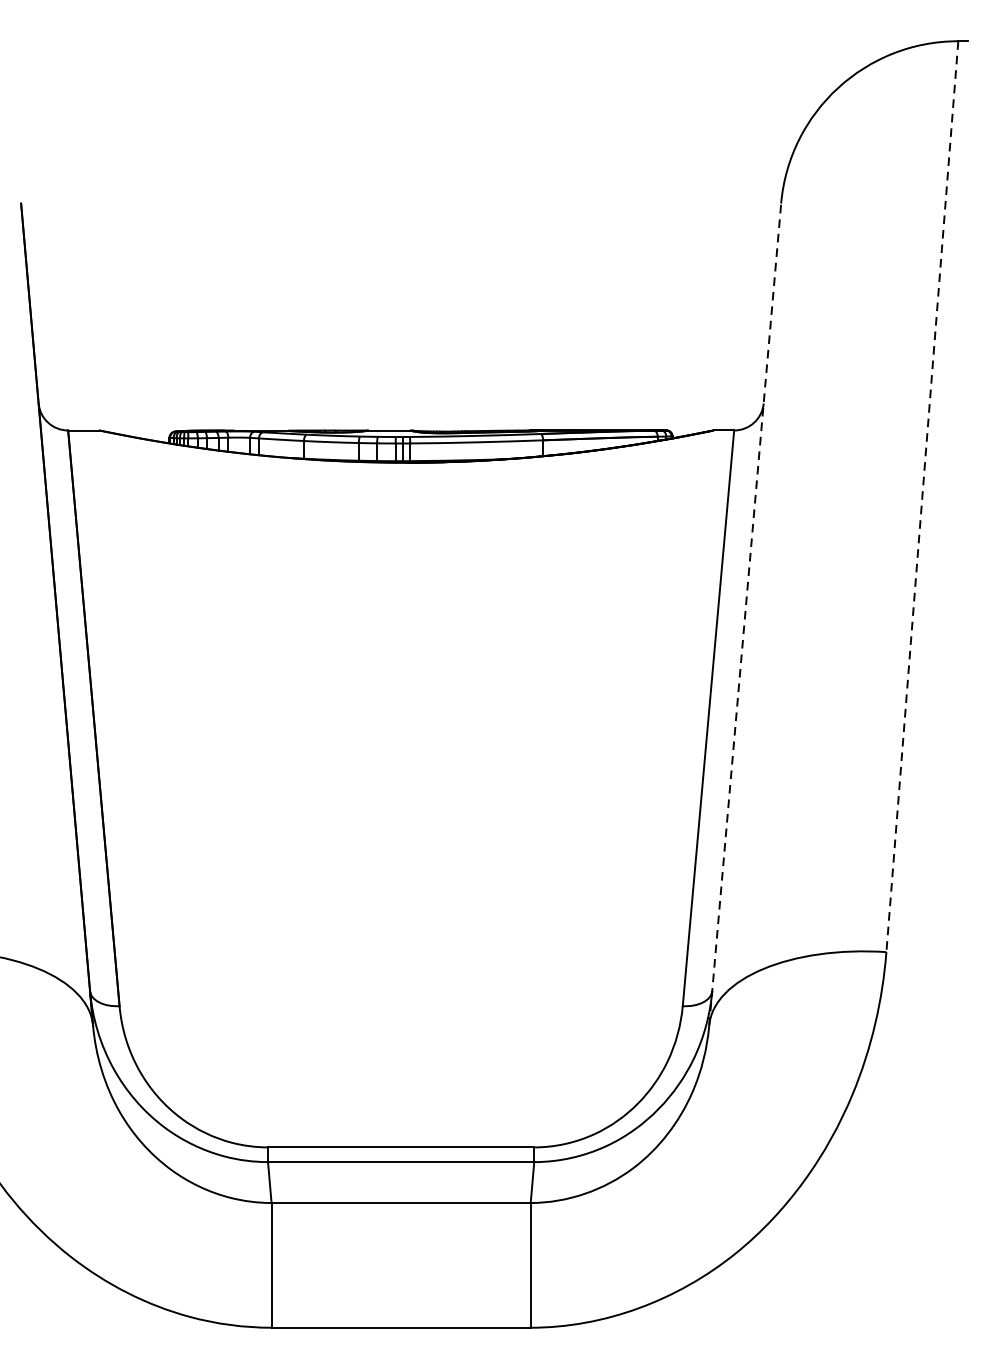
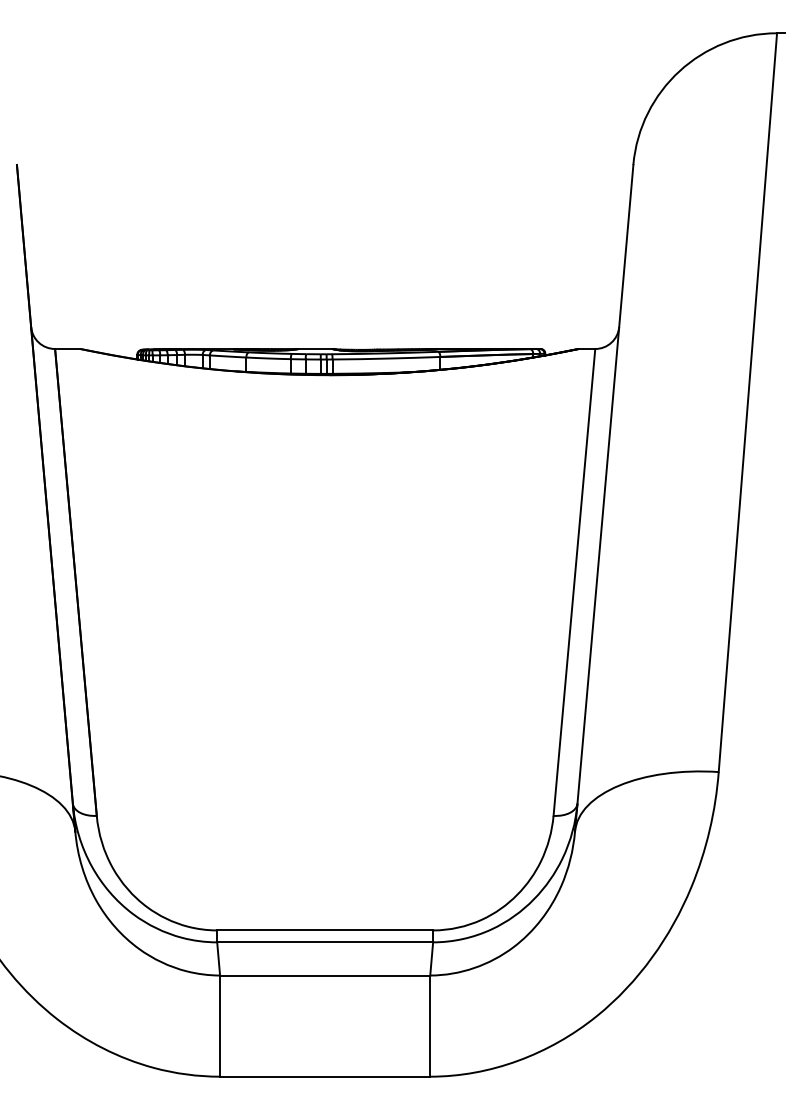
line: (921, 496) -> (747, 402), dashed -> solid
line: (745, 614) -> (604, 498), dashed -> solid

